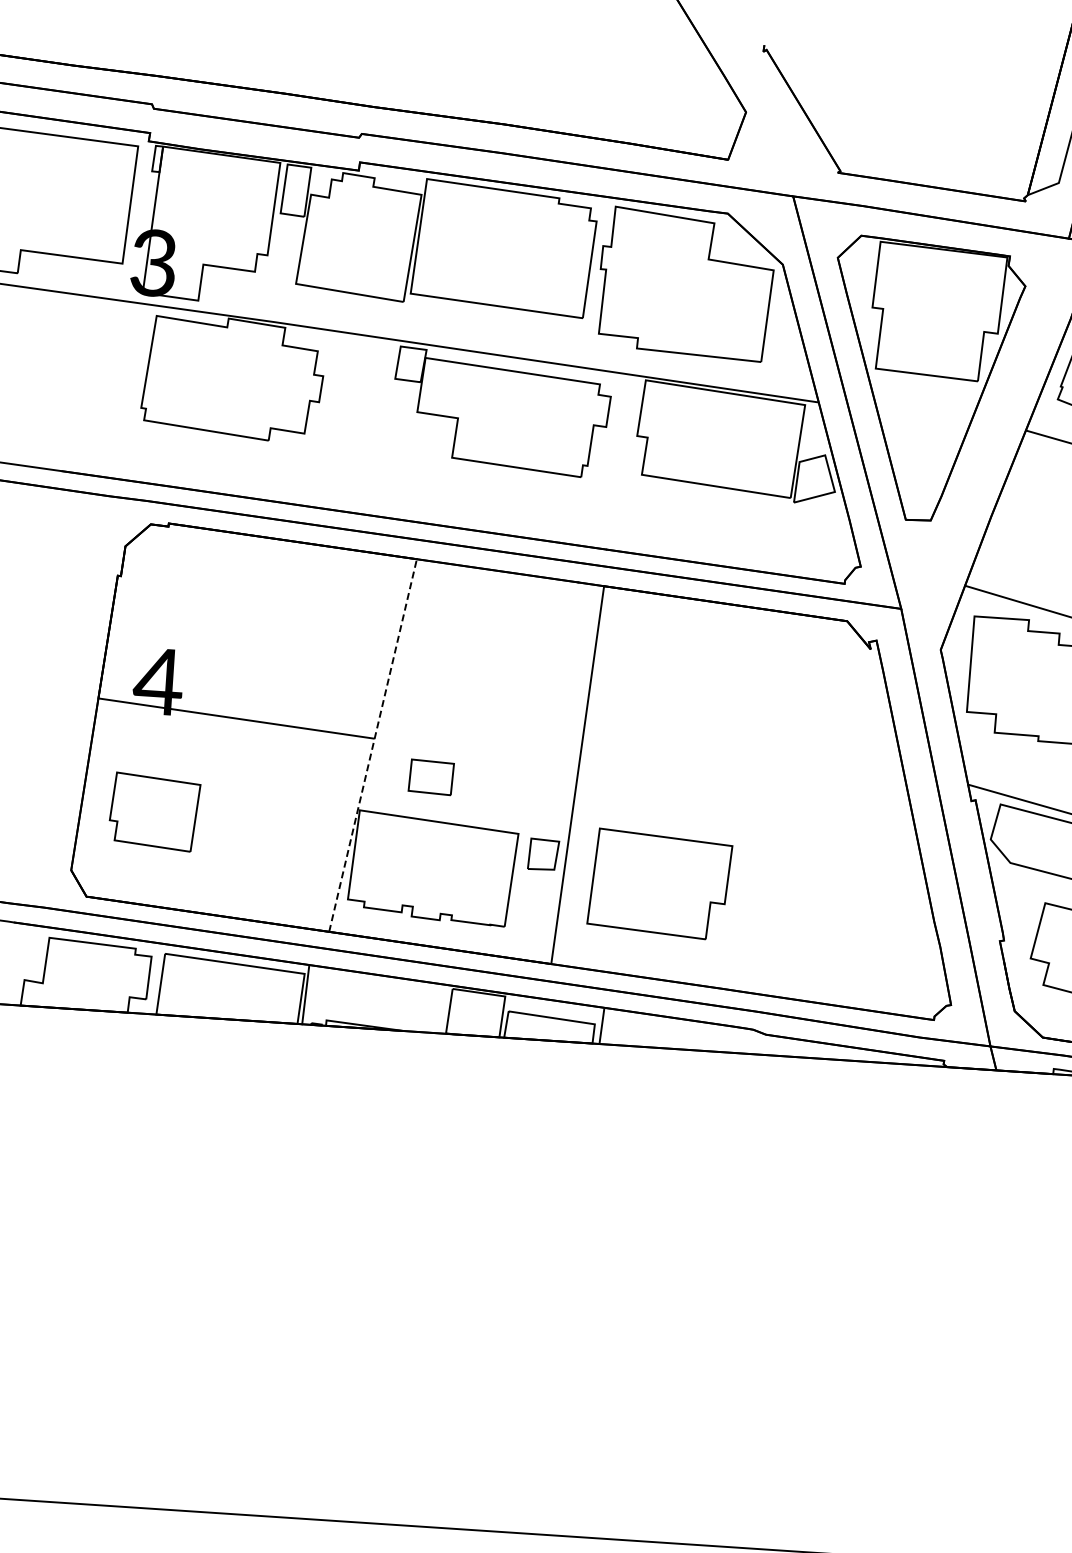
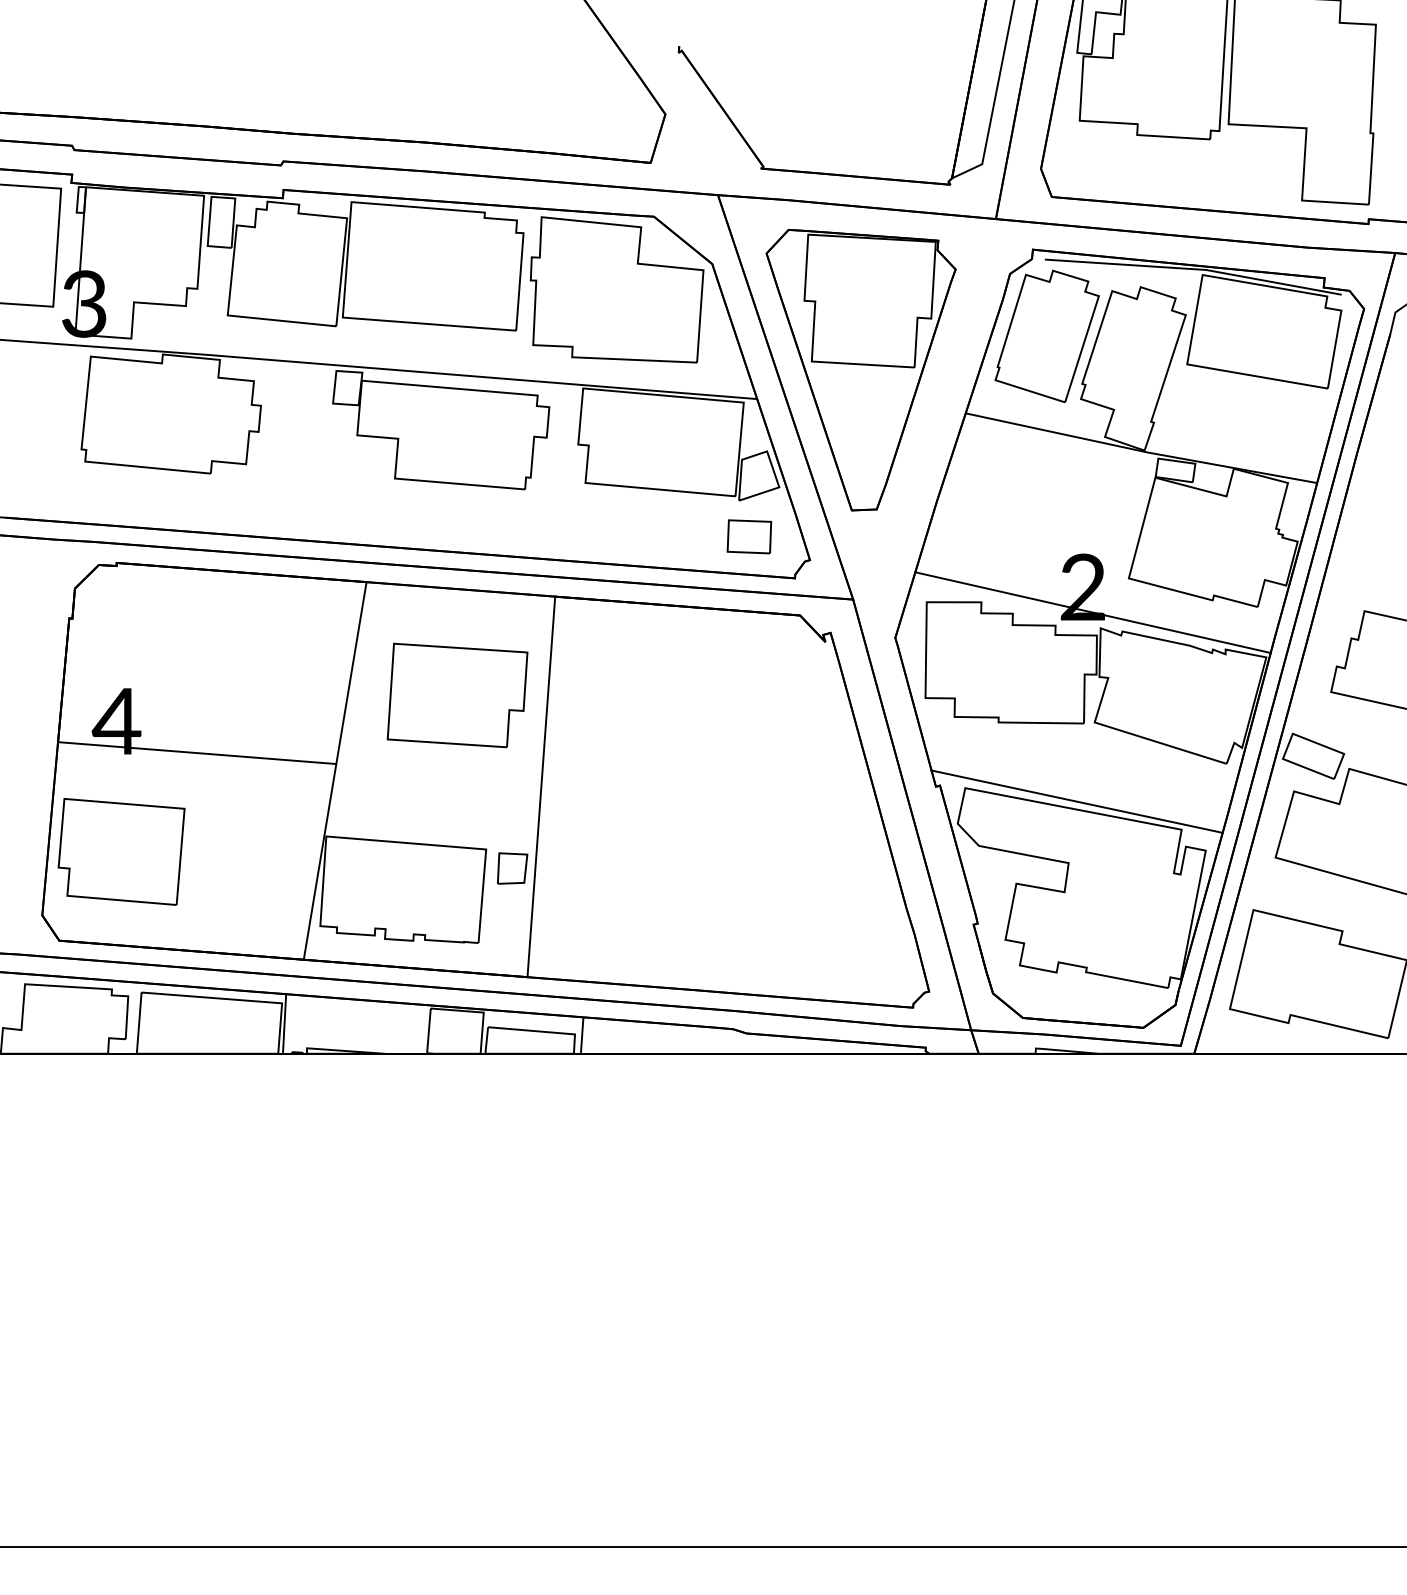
line: (373, 745) -> (335, 770), dashed -> solid
part: (431, 777) -> (749, 536), moved
part: (154, 811) -> (121, 851), size x1.43
part: (659, 884) -> (457, 695), moved

